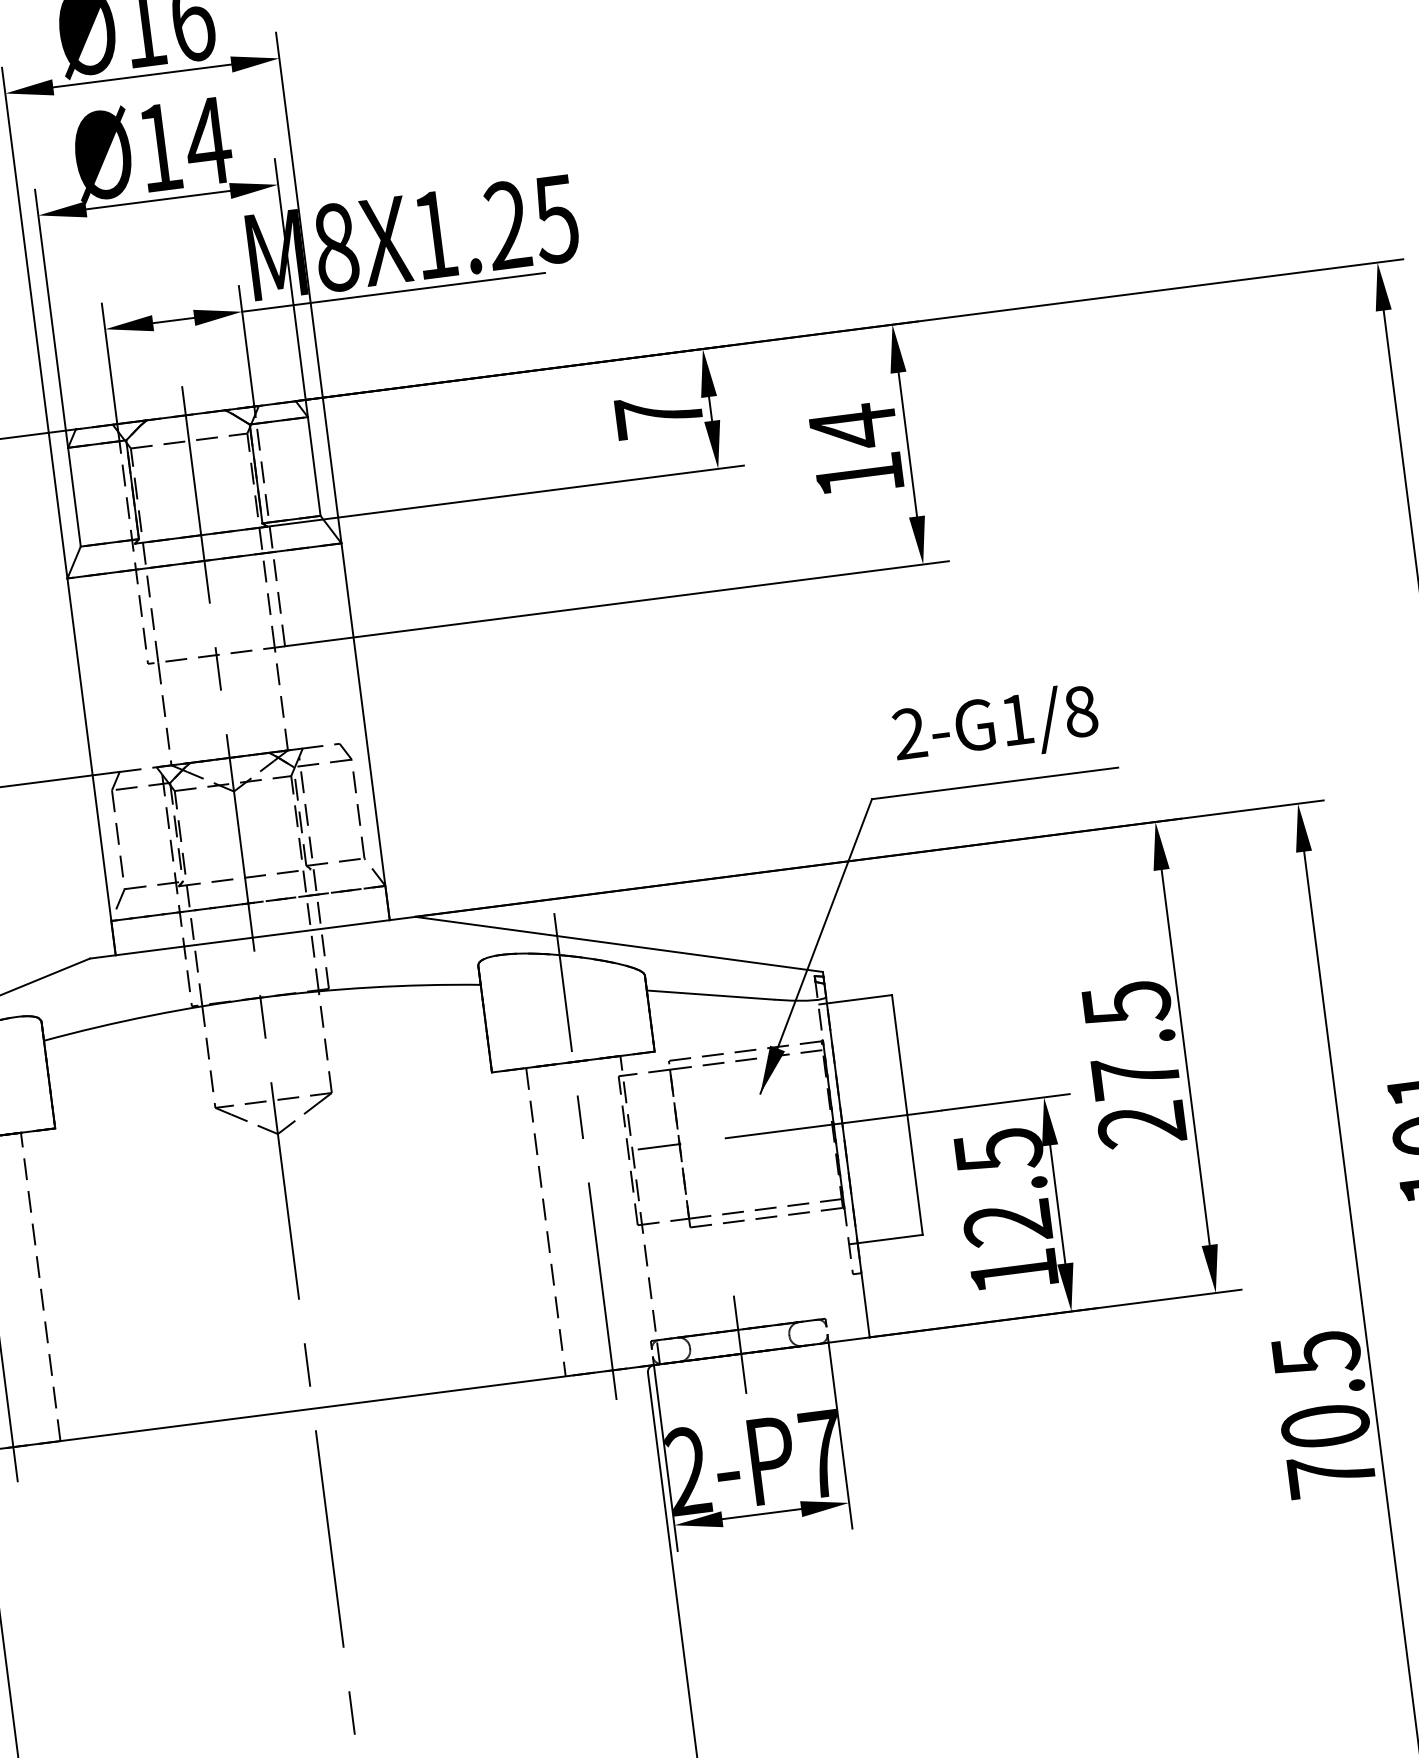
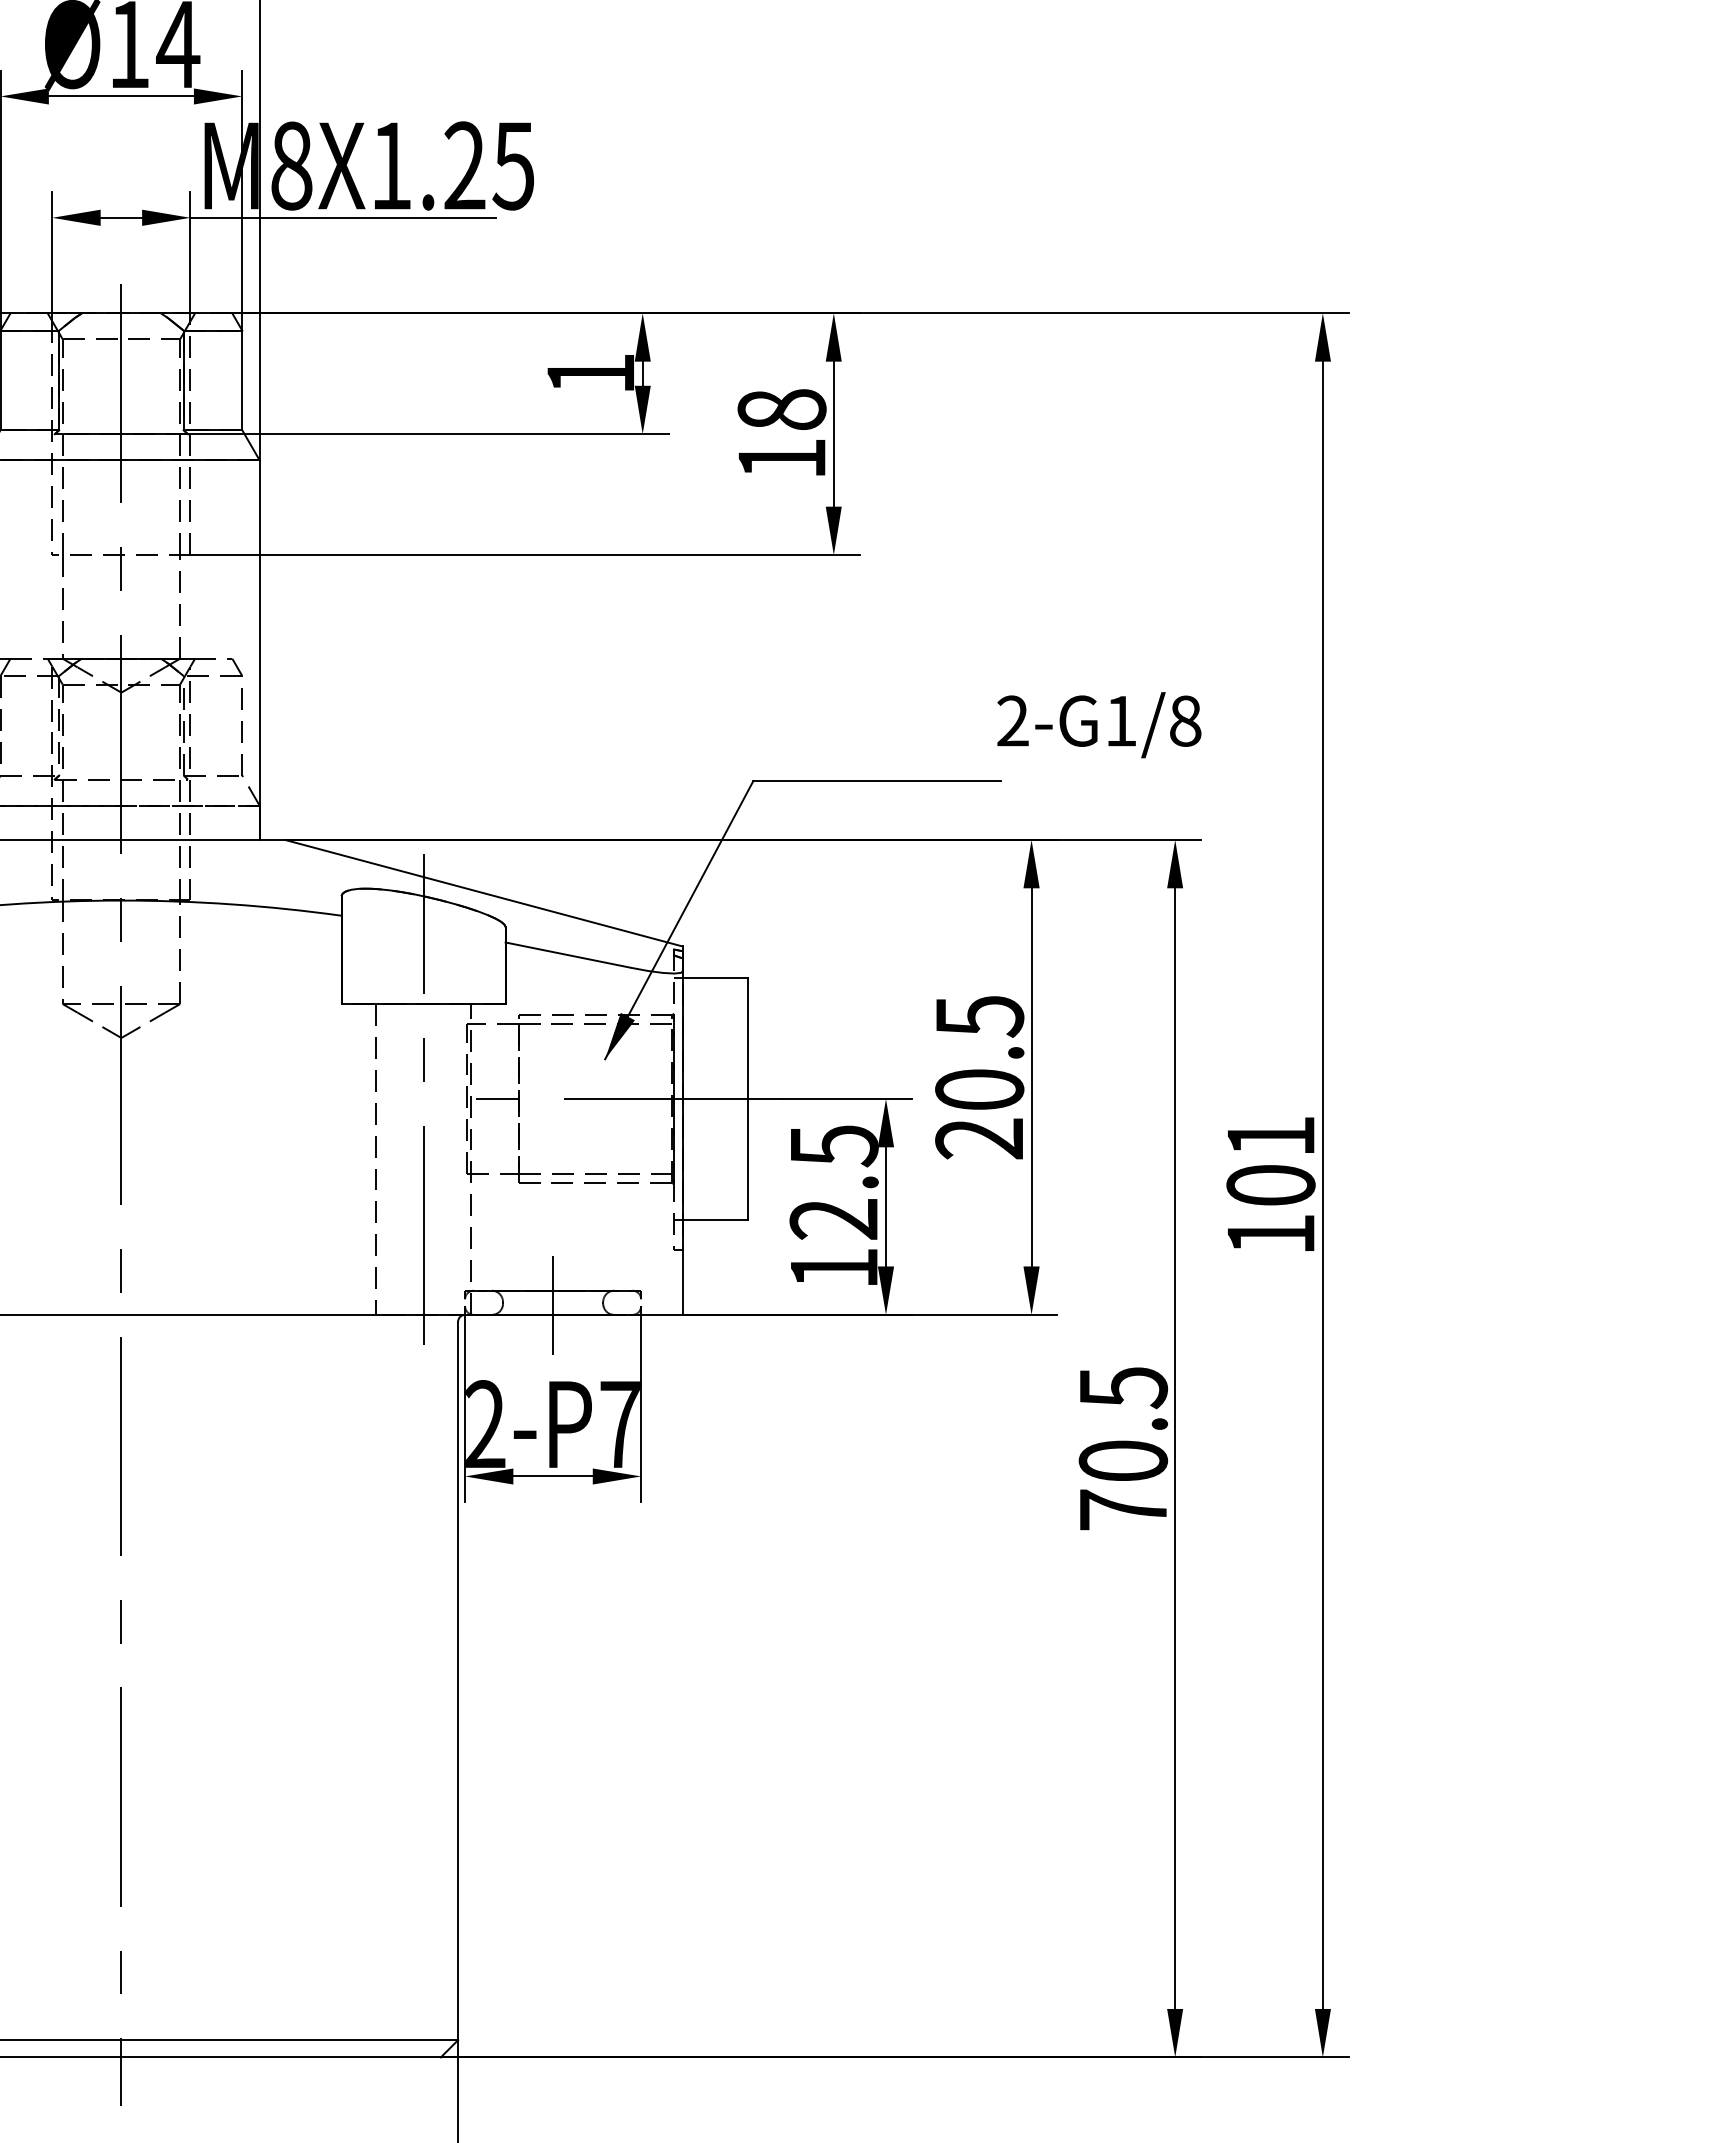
text: (658, 415) -> (590, 373), 7 -> 1
text: (852, 426) -> (781, 409), 14 -> 18
text: (996, 727) -> (1099, 725), moved
text: (1135, 1076) -> (979, 1089), 27.5 -> 20.5

